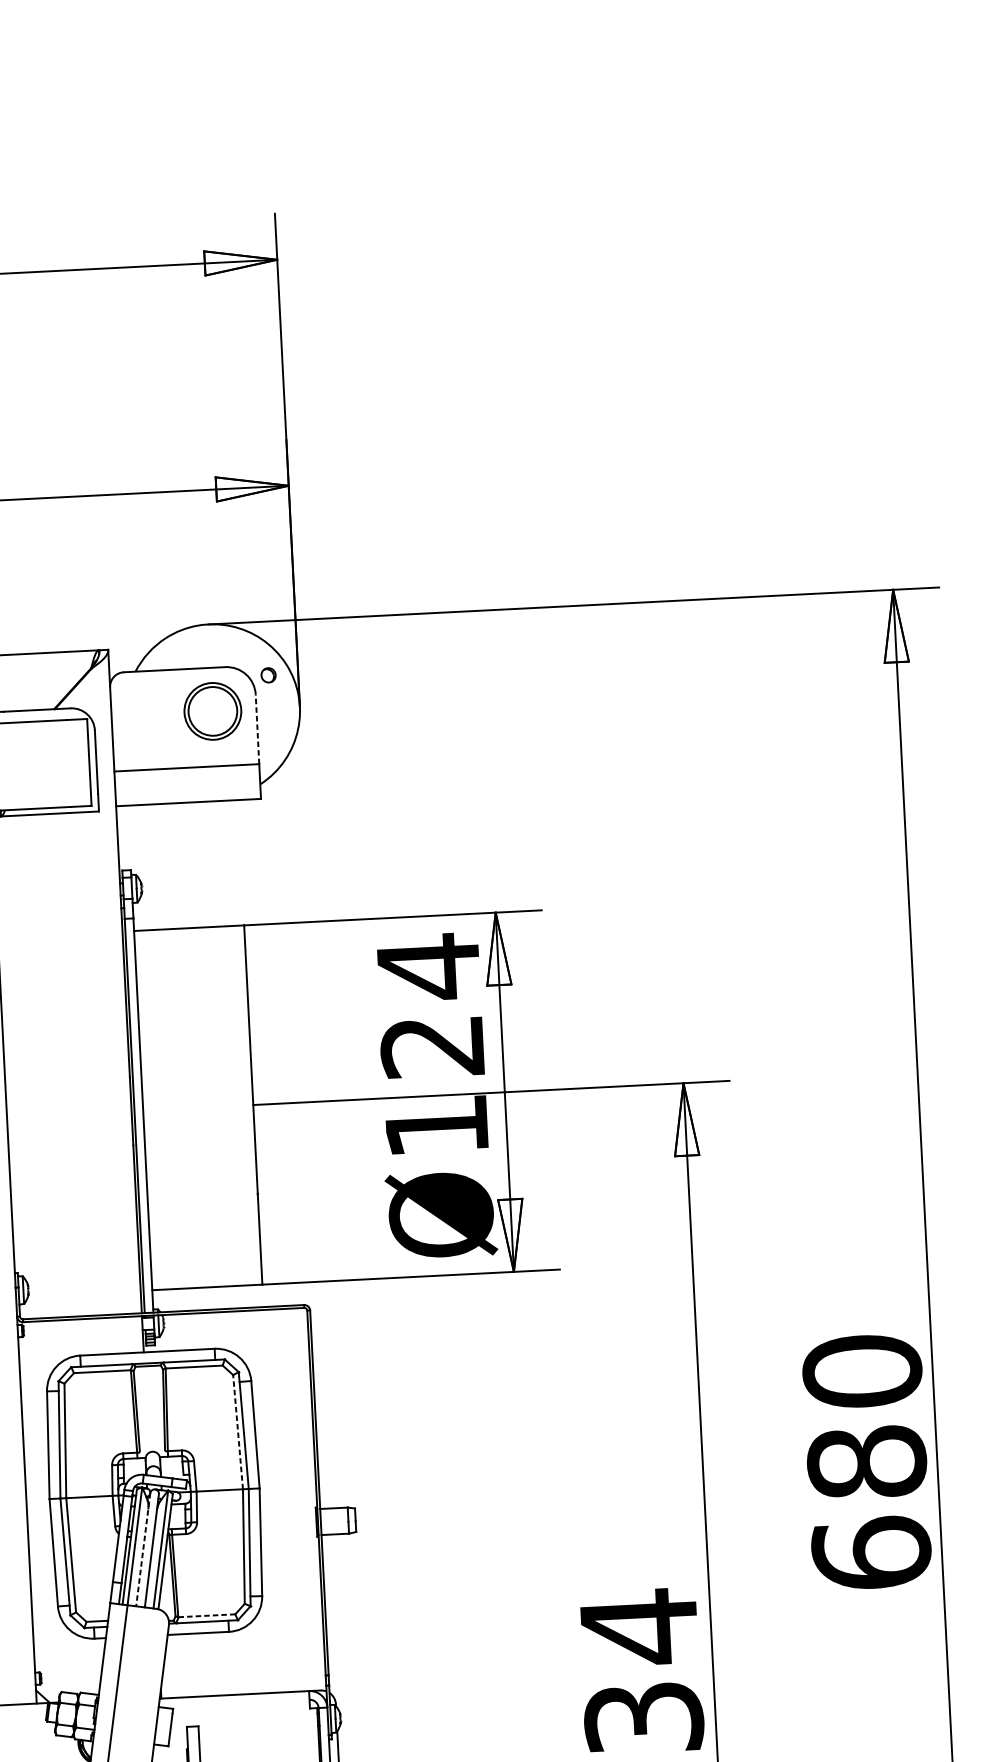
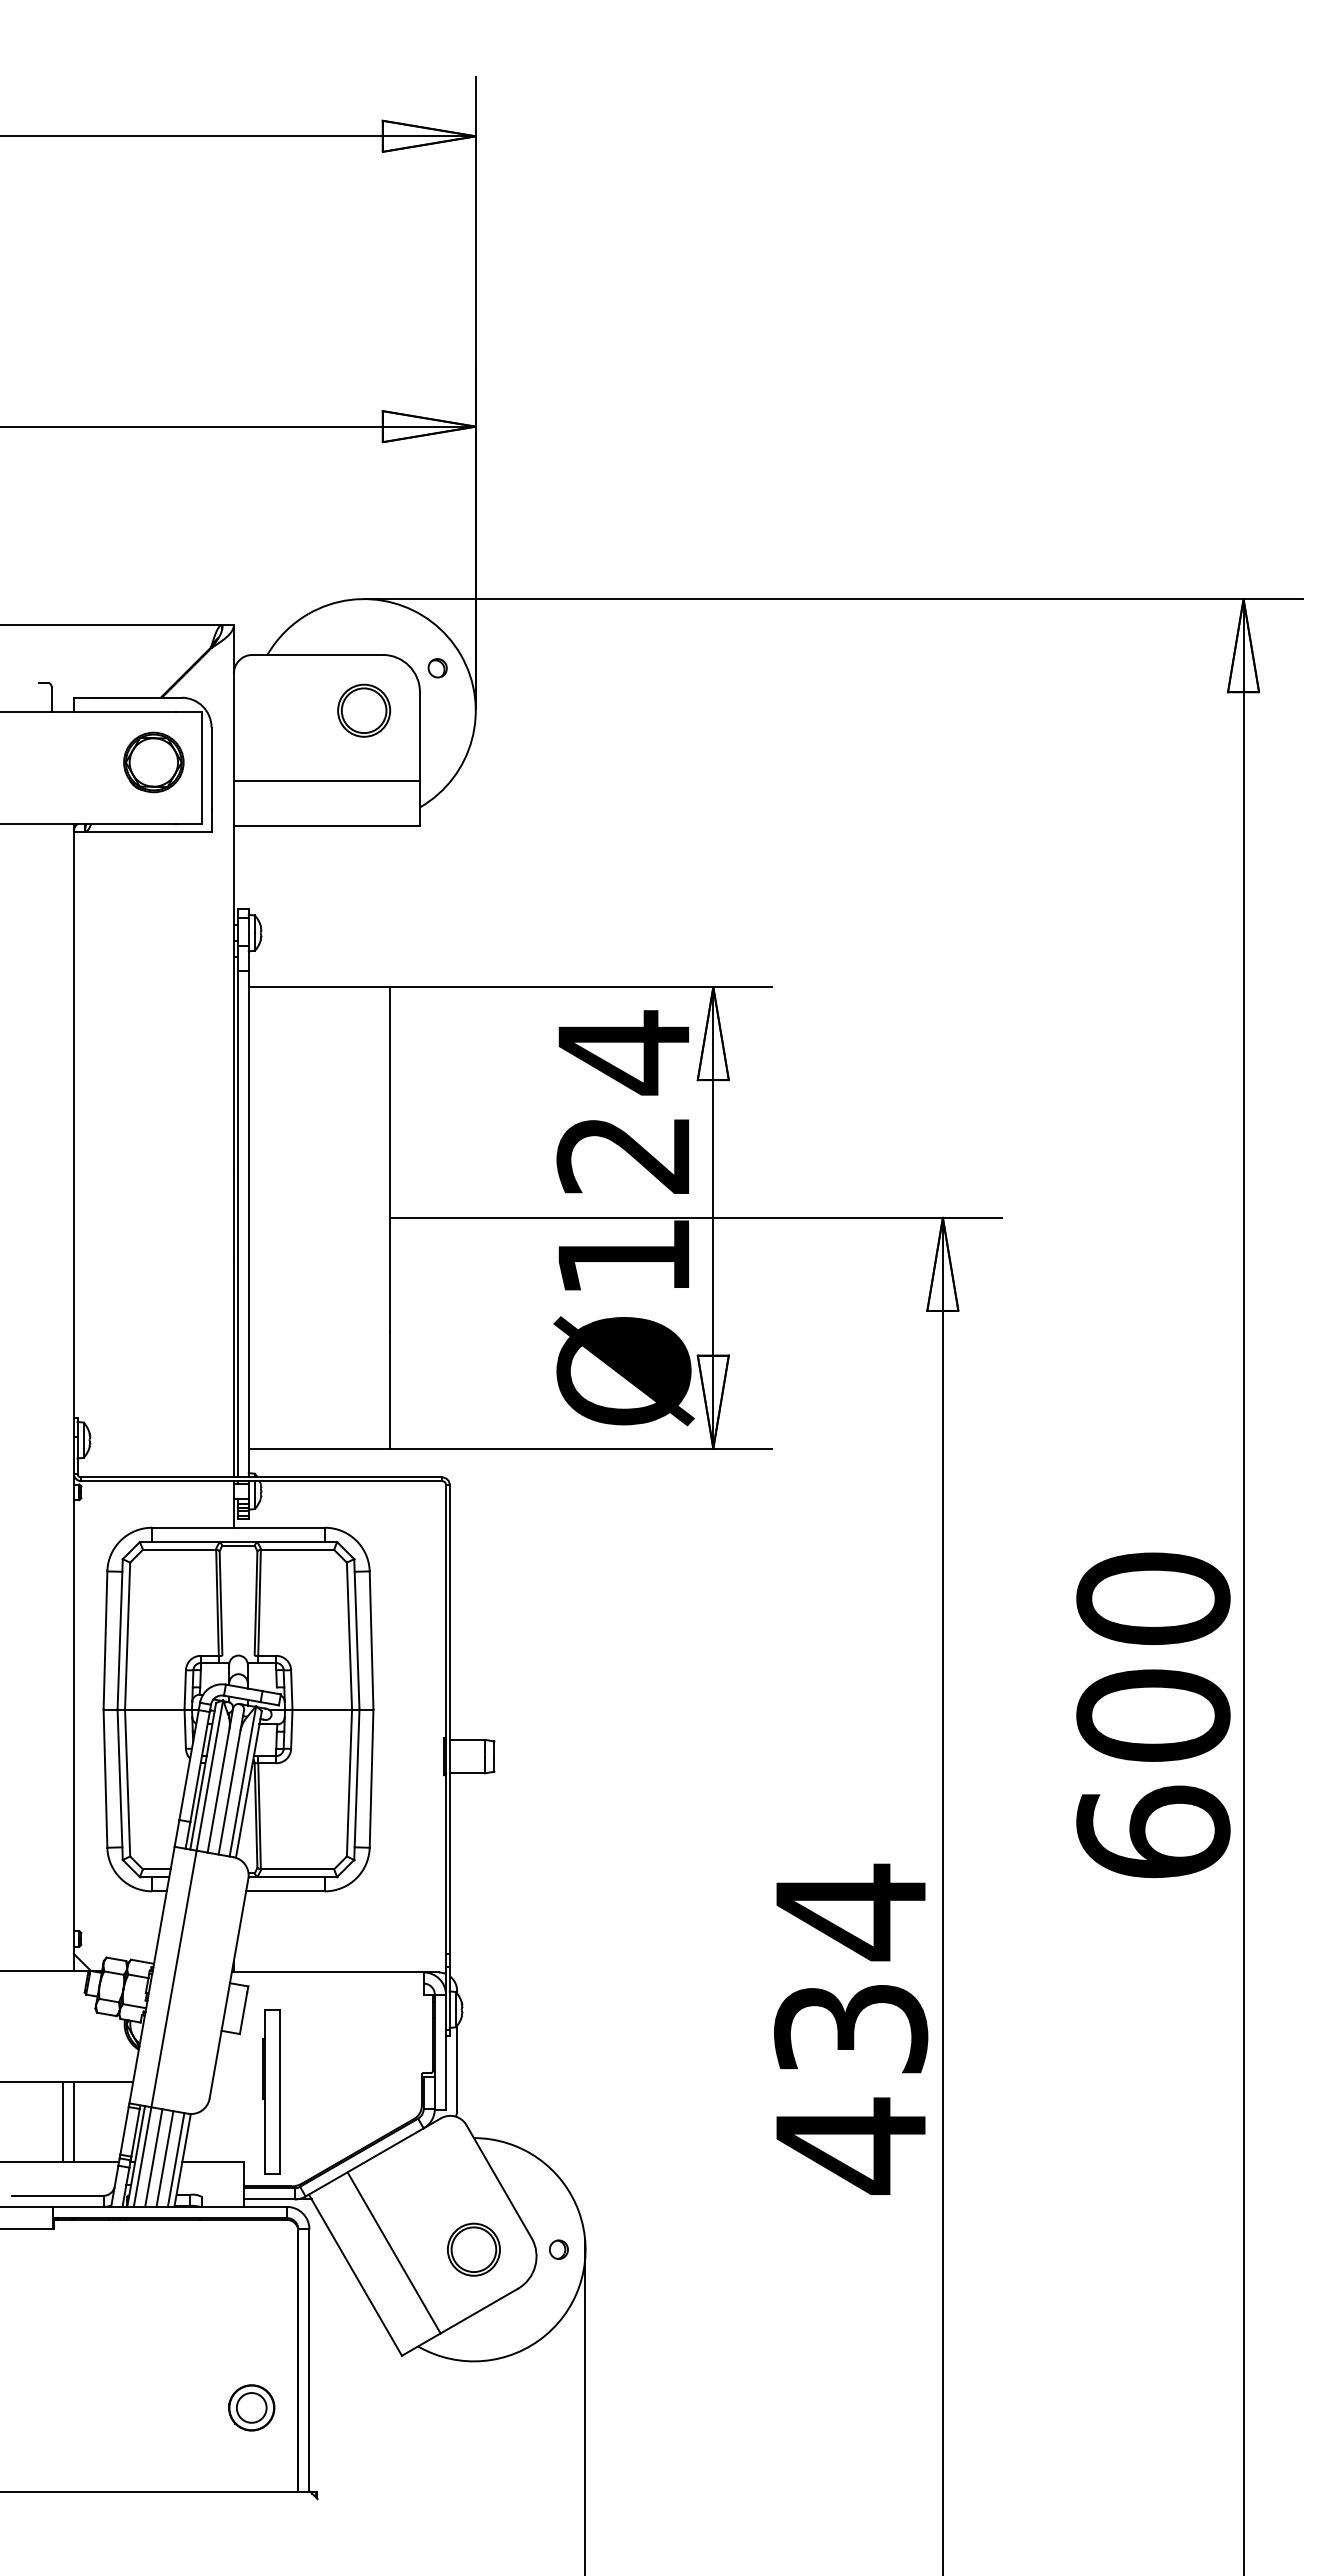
part: (213, 711) -> (364, 710), size x0.71
line: (257, 729) -> (419, 736), dashed -> solid
part: (51, 759) -> (153, 762), added
line: (238, 1432) -> (349, 1636), dashed -> solid
text: (867, 1462) -> (1153, 1715), 680 -> 600
line: (143, 1550) -> (220, 1781), dashed -> solid
line: (207, 1615) -> (298, 1869), dashed -> solid

